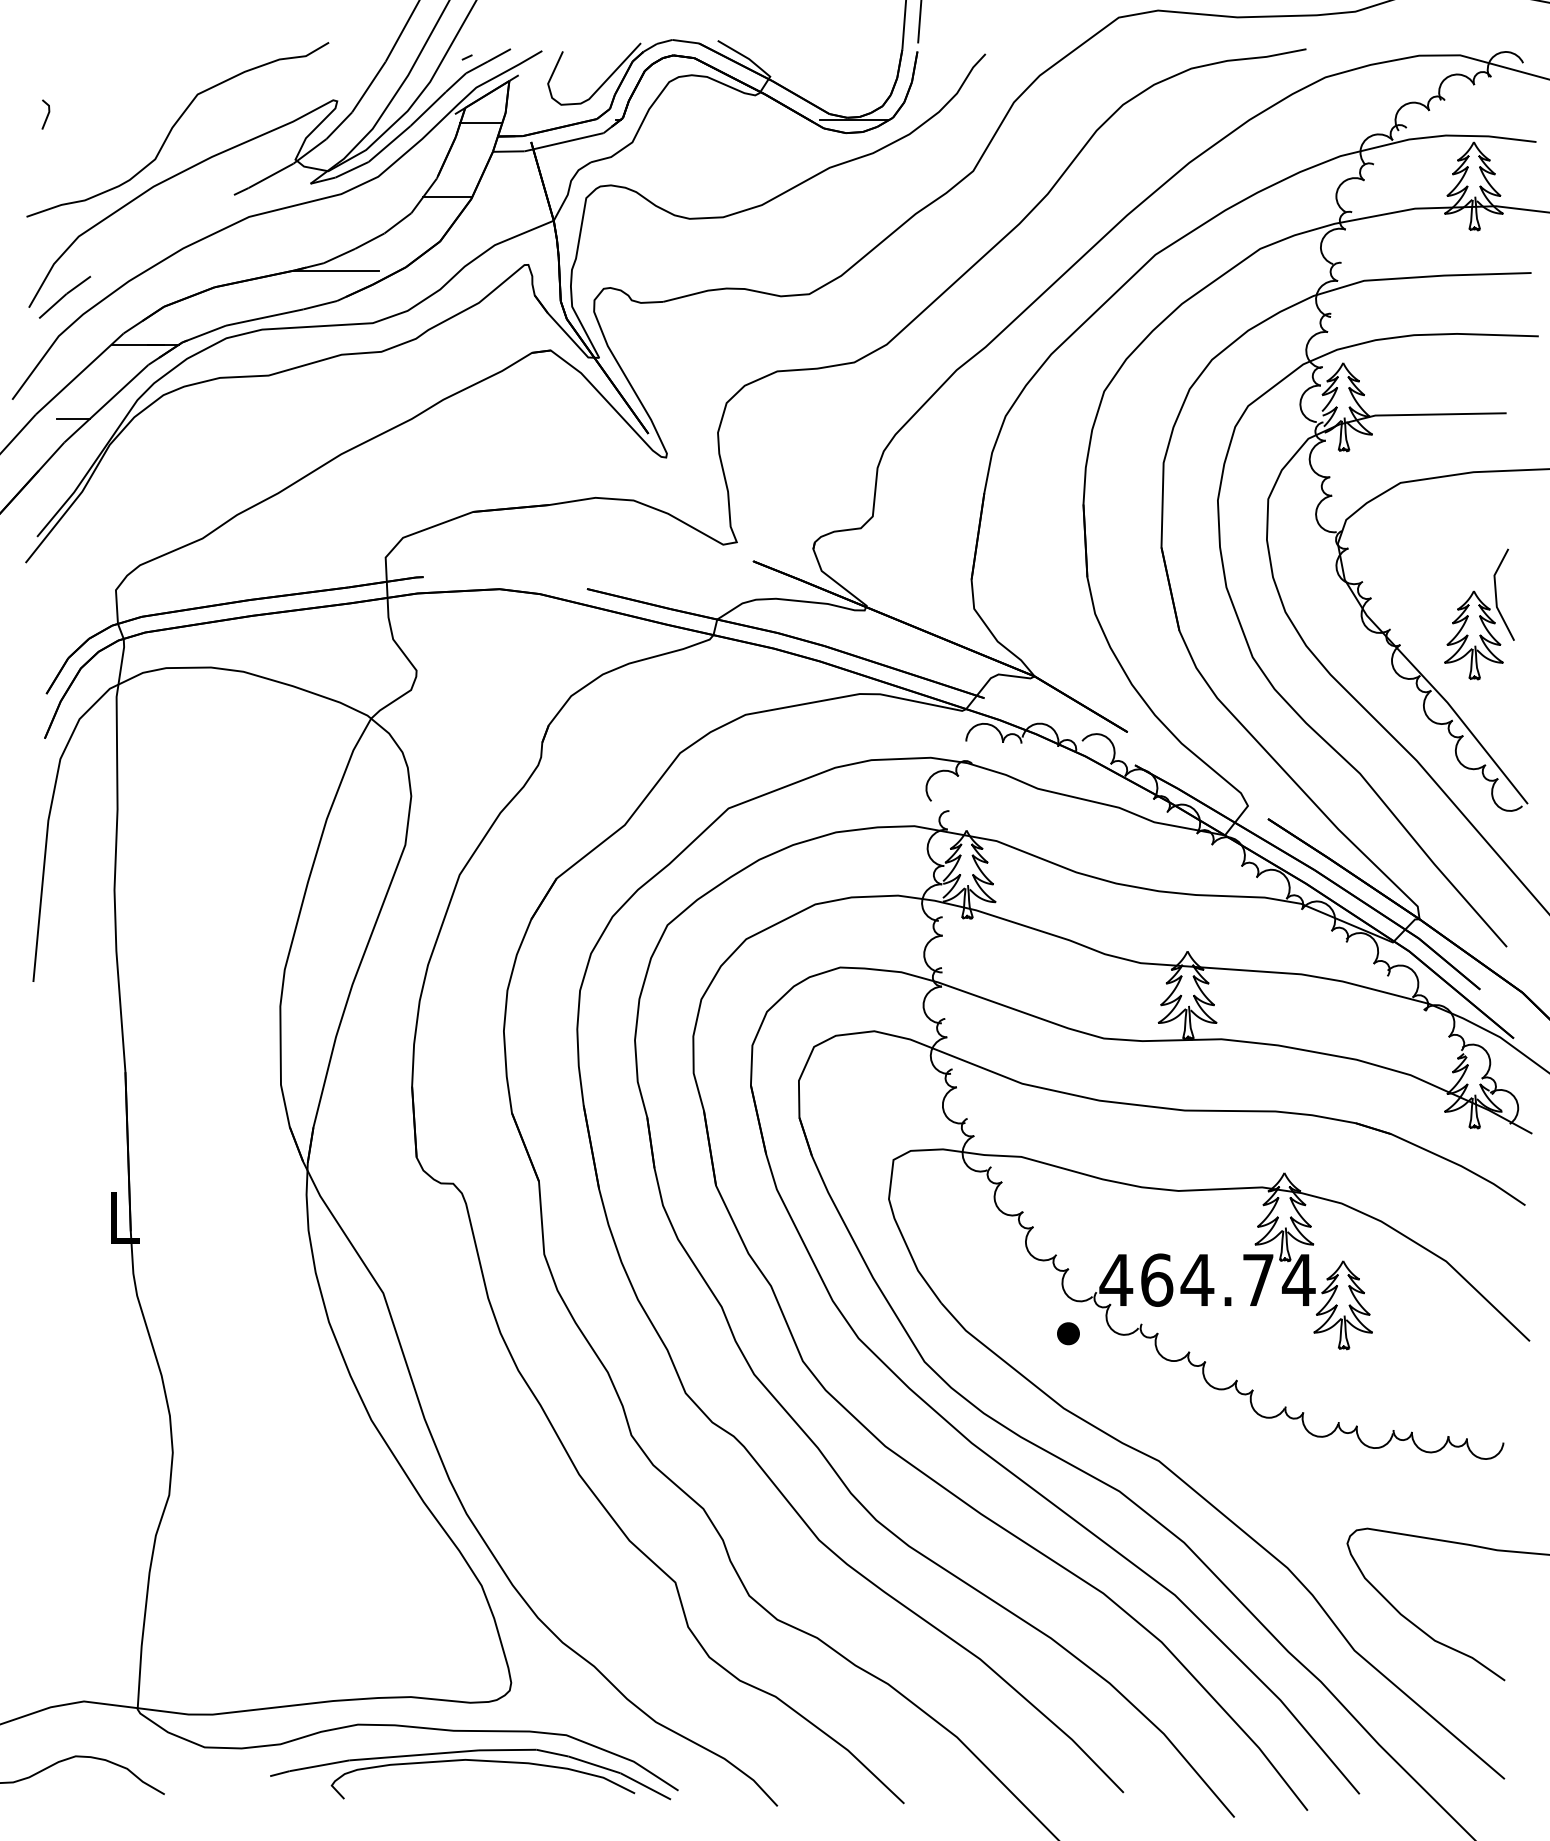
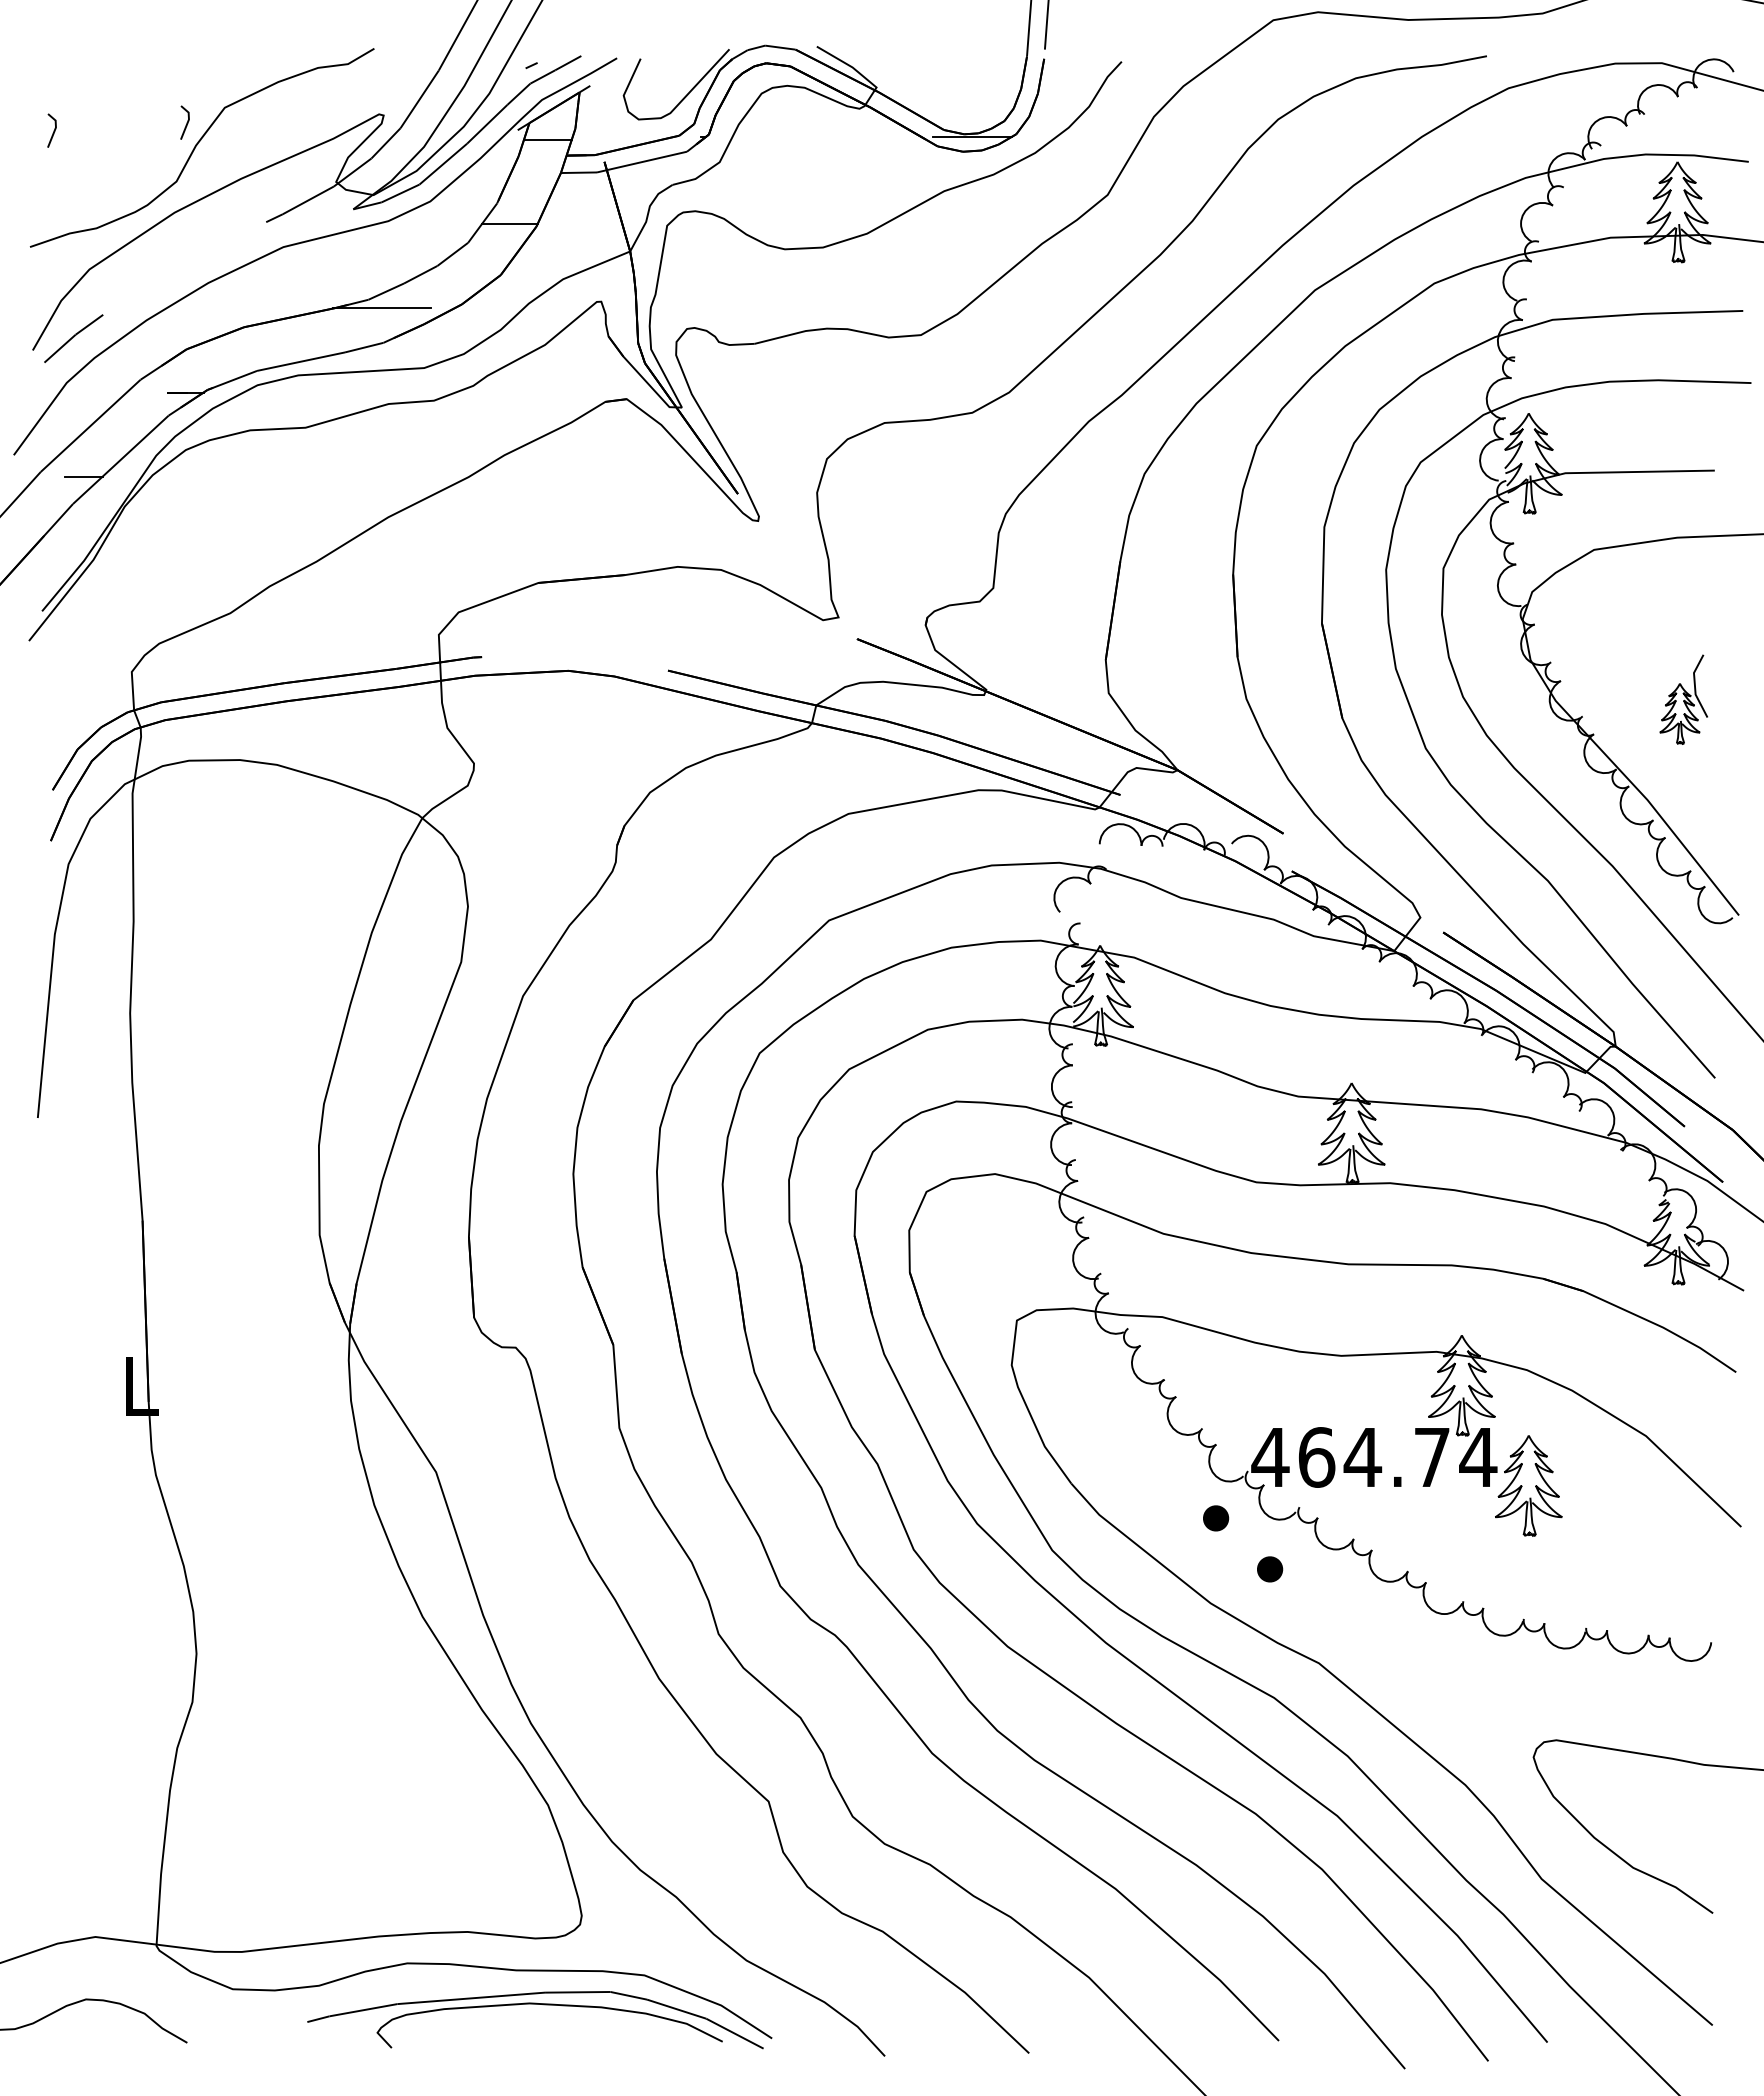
line: (164, 107) -> (186, 122), added
line: (128, 344) -> (146, 392), removed
part: (1479, 614) -> (1683, 699), size x0.6
part: (1116, 1378) -> (1270, 1569), added

